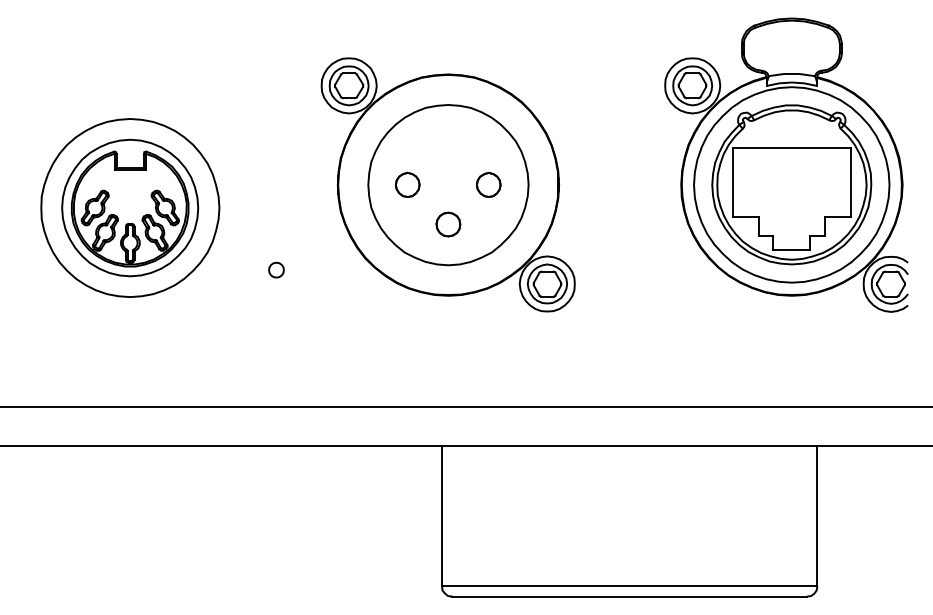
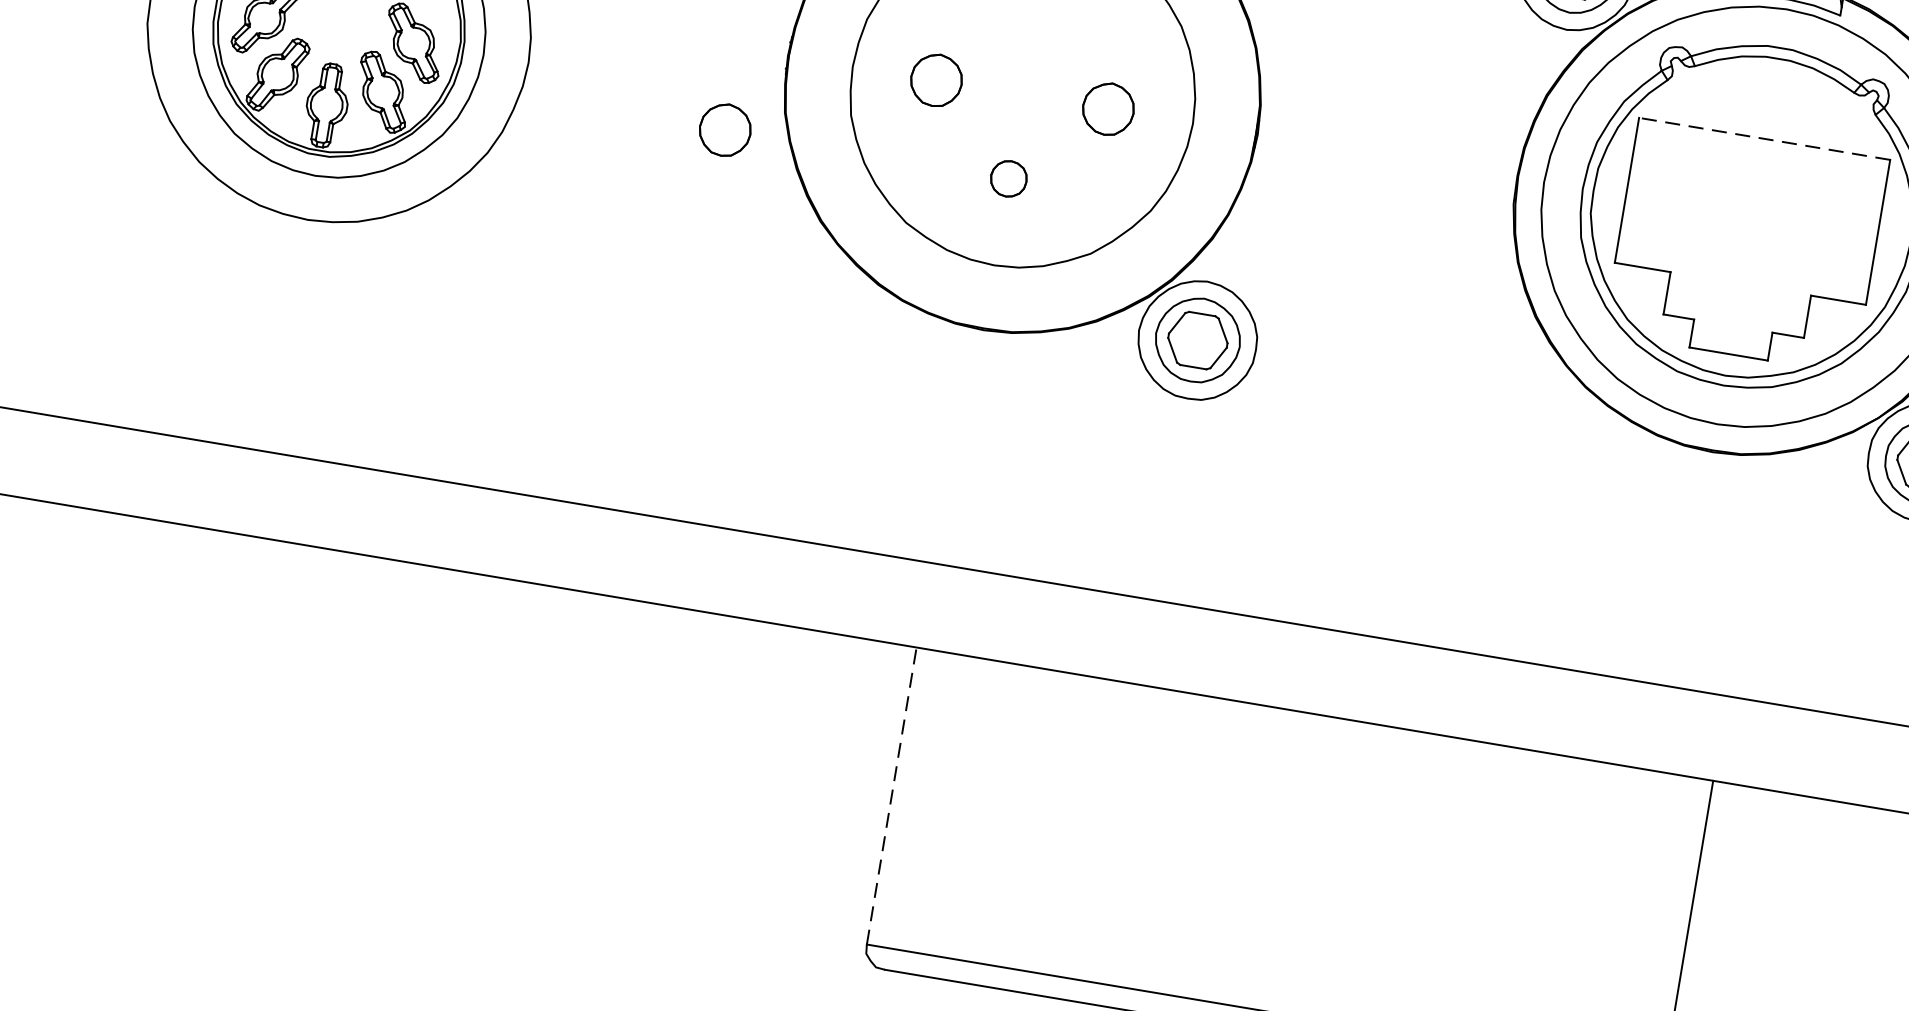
line: (791, 148) -> (1763, 139), solid -> dashed
part: (314, 223) -> (724, 129), added
part: (448, 224) -> (1008, 178), size x0.7
part: (276, 269) -> (627, 213), removed
line: (442, 516) -> (892, 796), solid -> dashed

